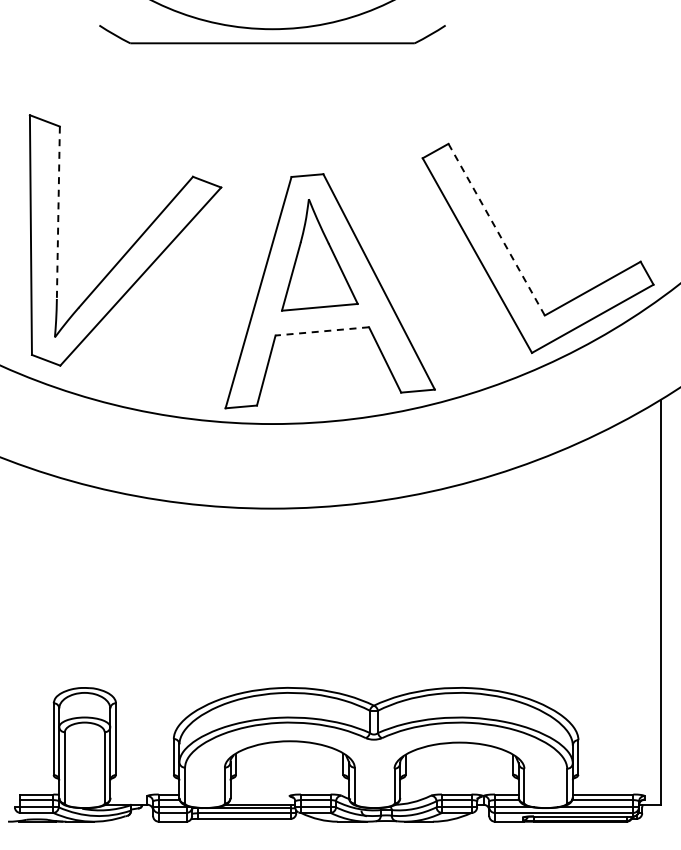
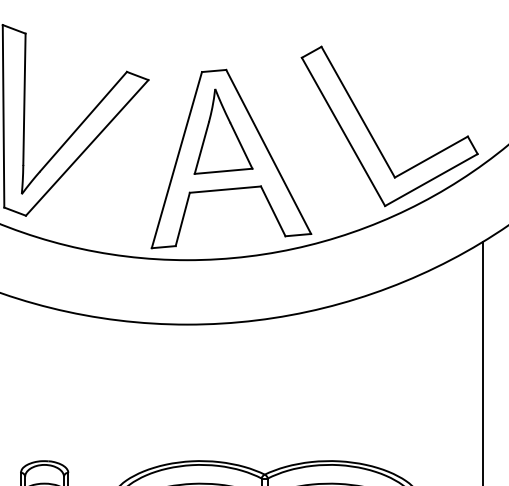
line: (58, 213) -> (24, 99), dashed -> solid
line: (496, 230) -> (358, 112), dashed -> solid
line: (322, 331) -> (225, 189), dashed -> solid

